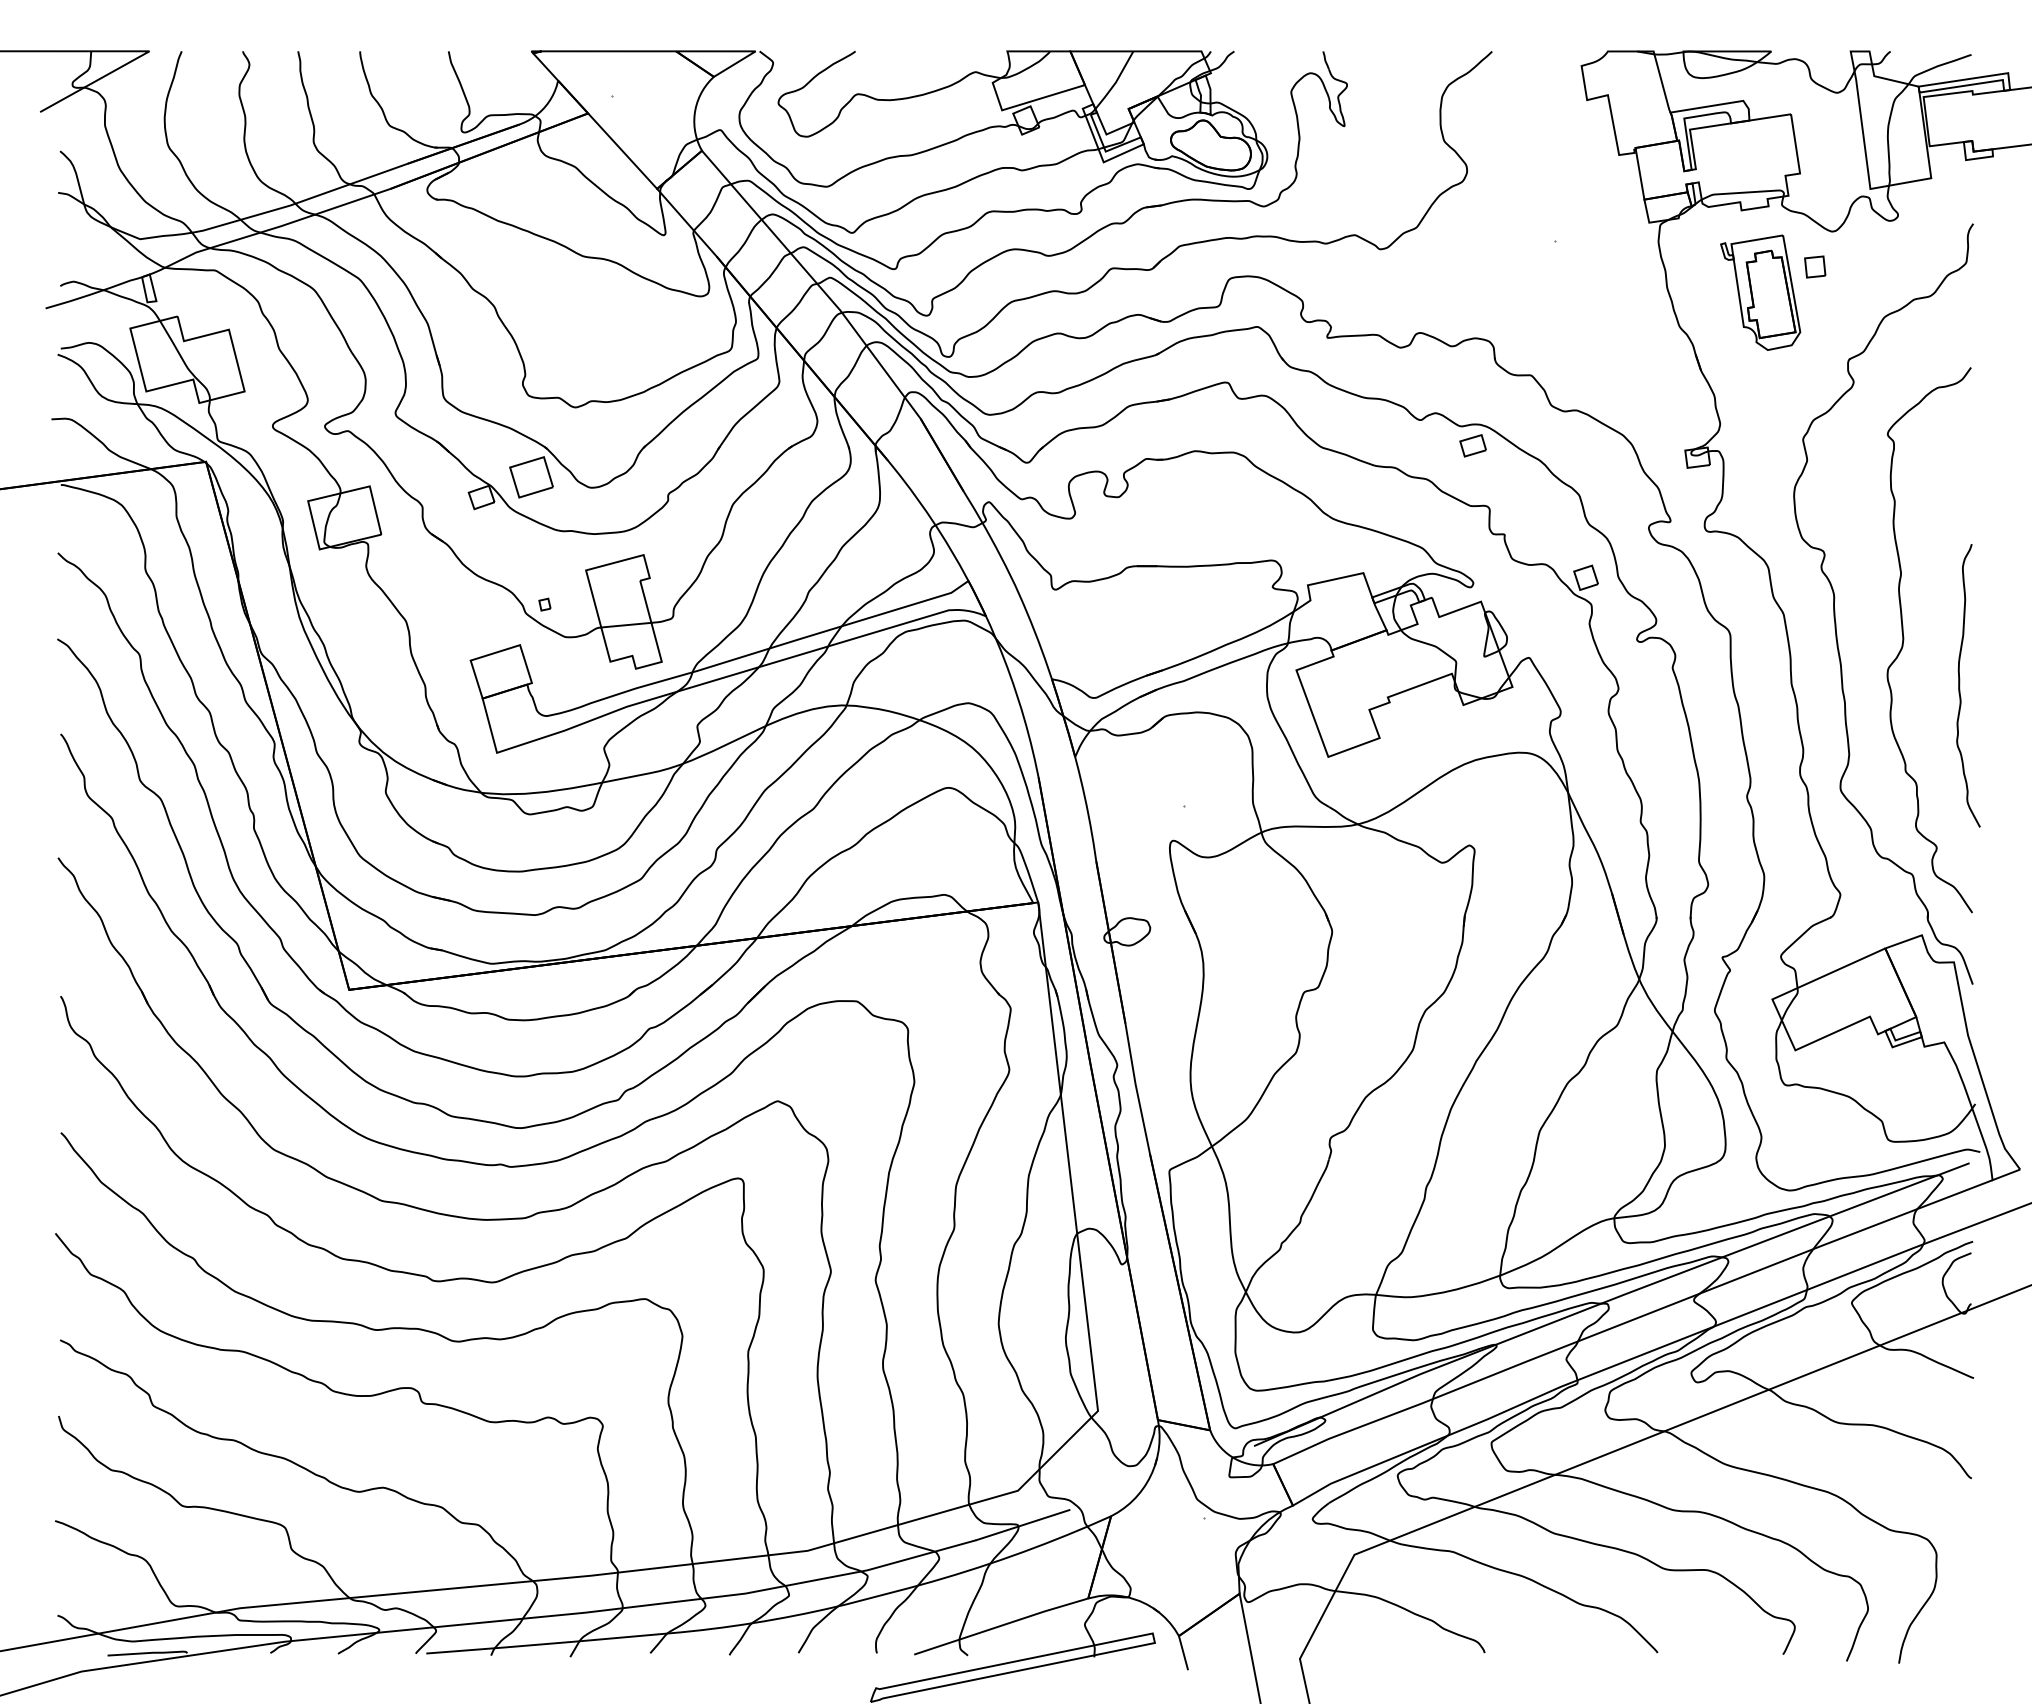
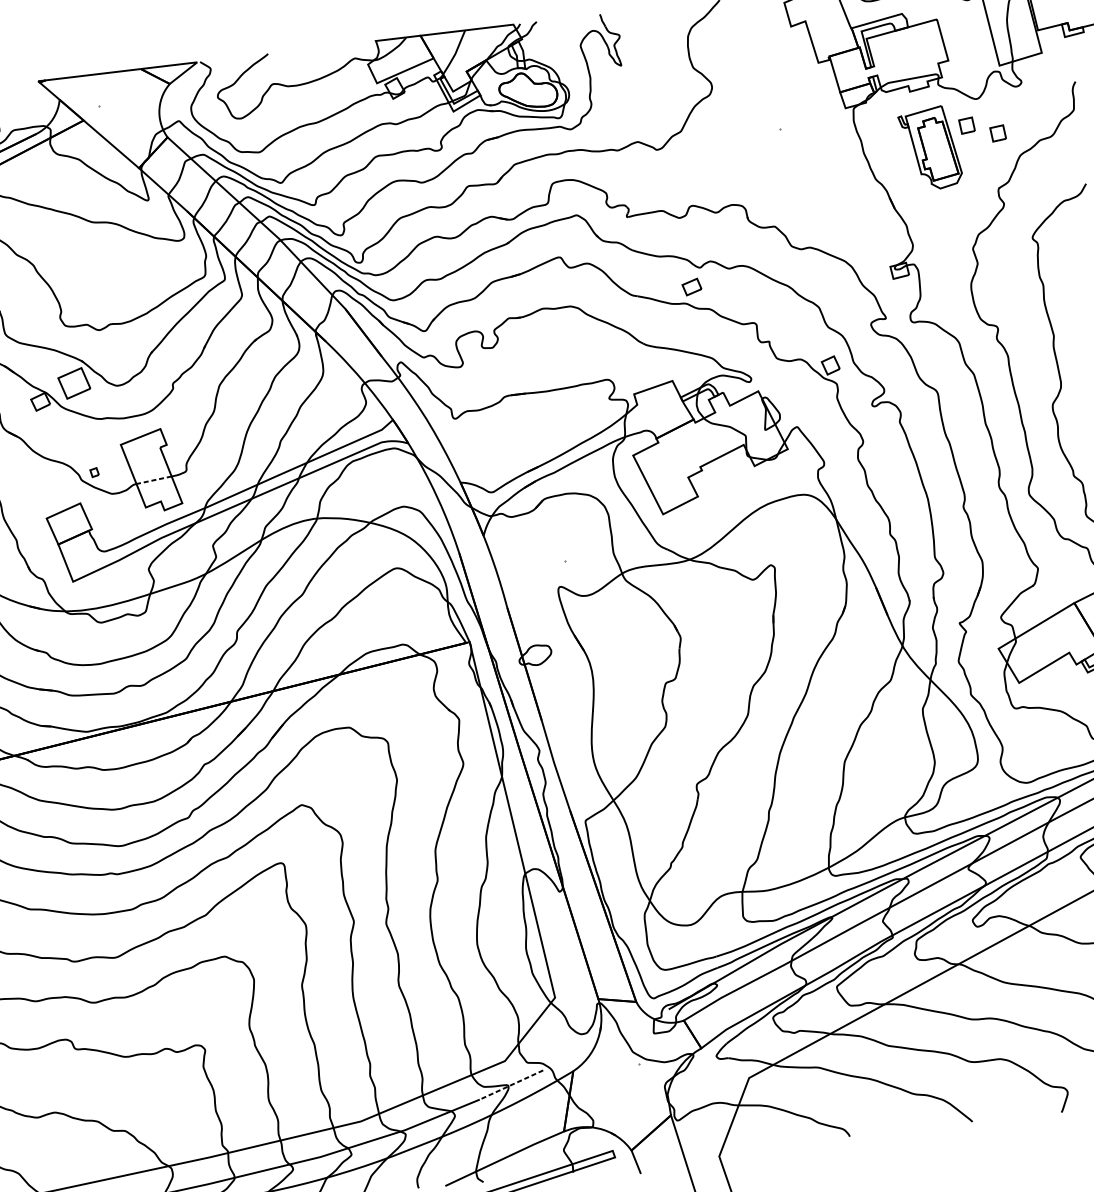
part: (1857, 282) -> (998, 133), added
part: (1472, 445) -> (691, 286), moved
line: (625, 625) -> (153, 480), solid -> dashed
line: (1022, 1525) -> (511, 1085), solid -> dashed

